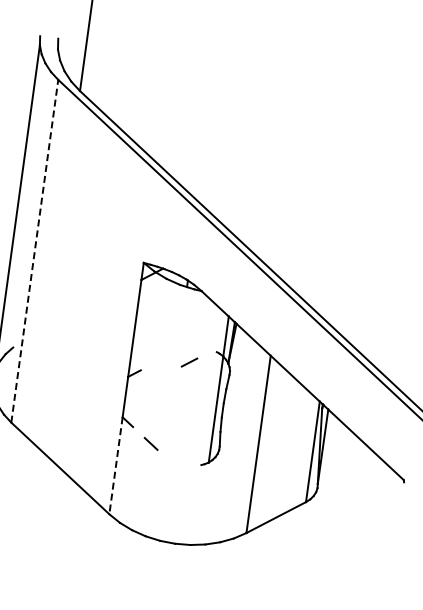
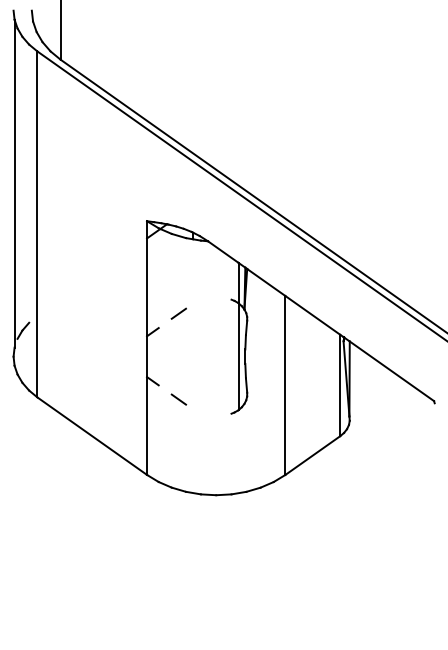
line: (34, 251) -> (37, 224), dashed -> solid
line: (189, 362) -> (178, 313), moved
line: (116, 466) -> (147, 426), dashed -> solid

